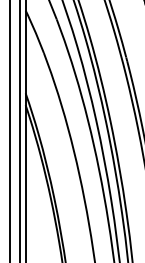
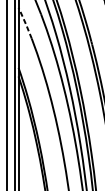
line: (35, 31) -> (25, 23), solid -> dashed

